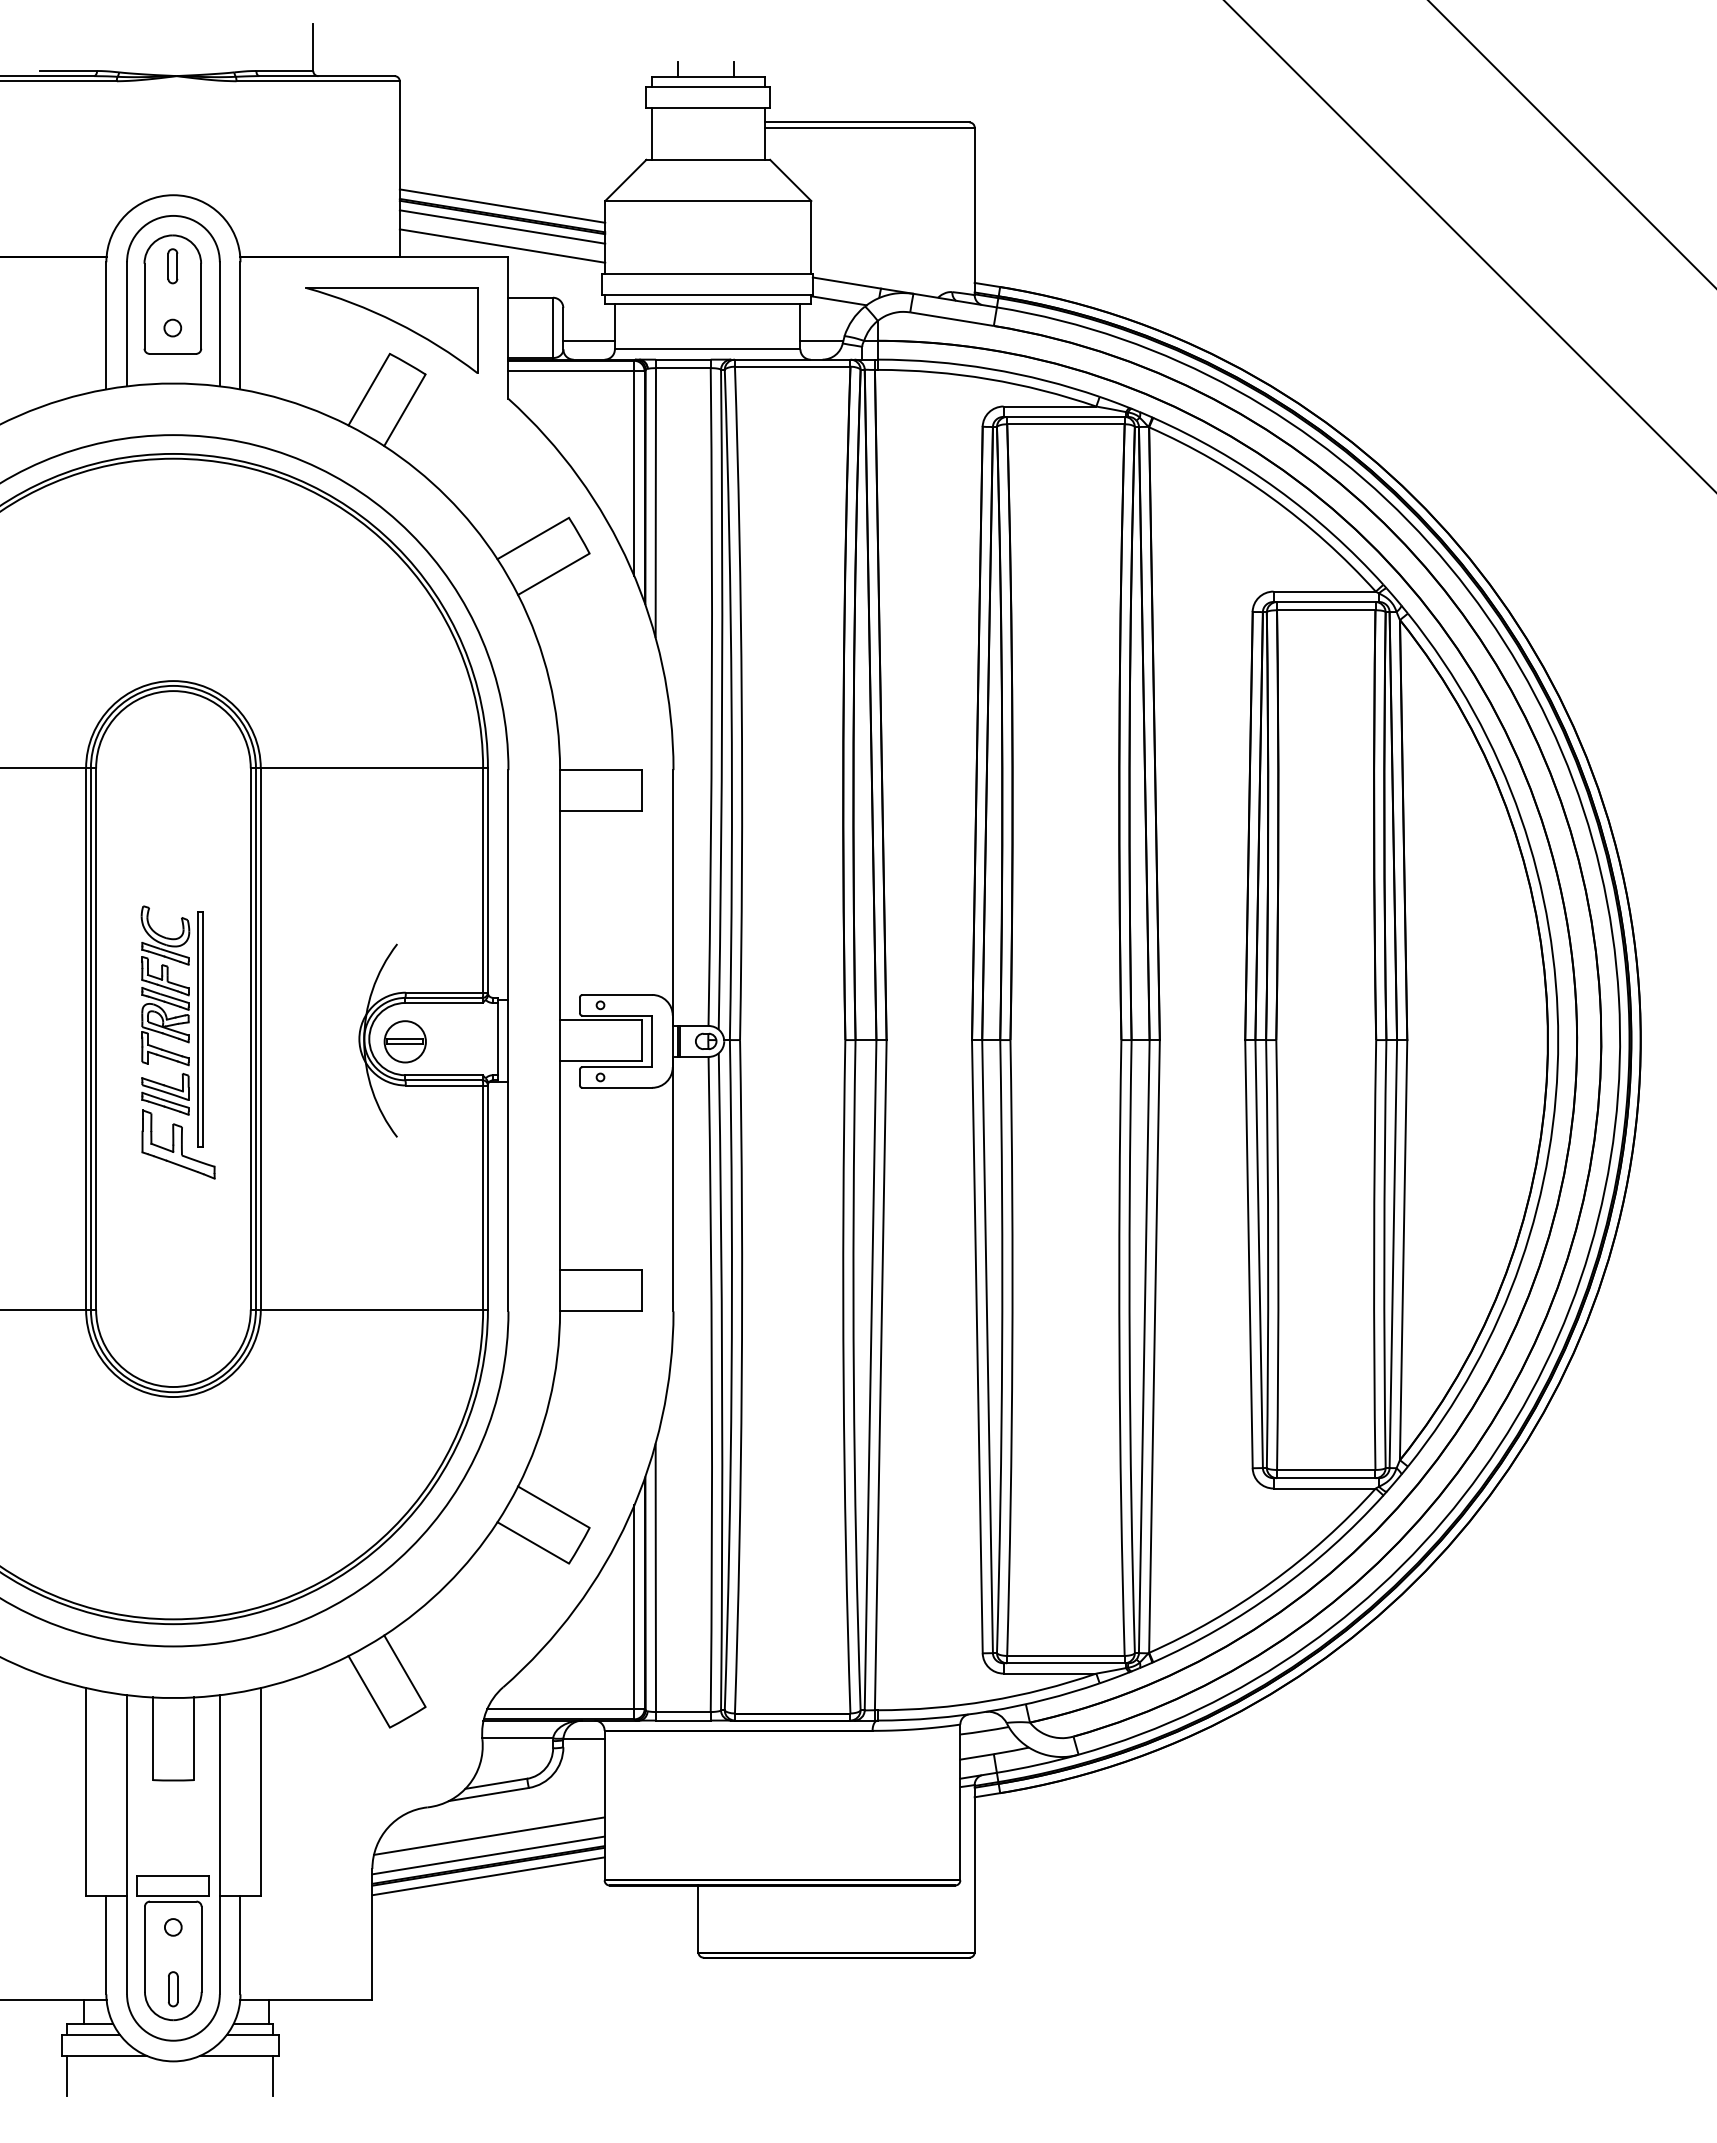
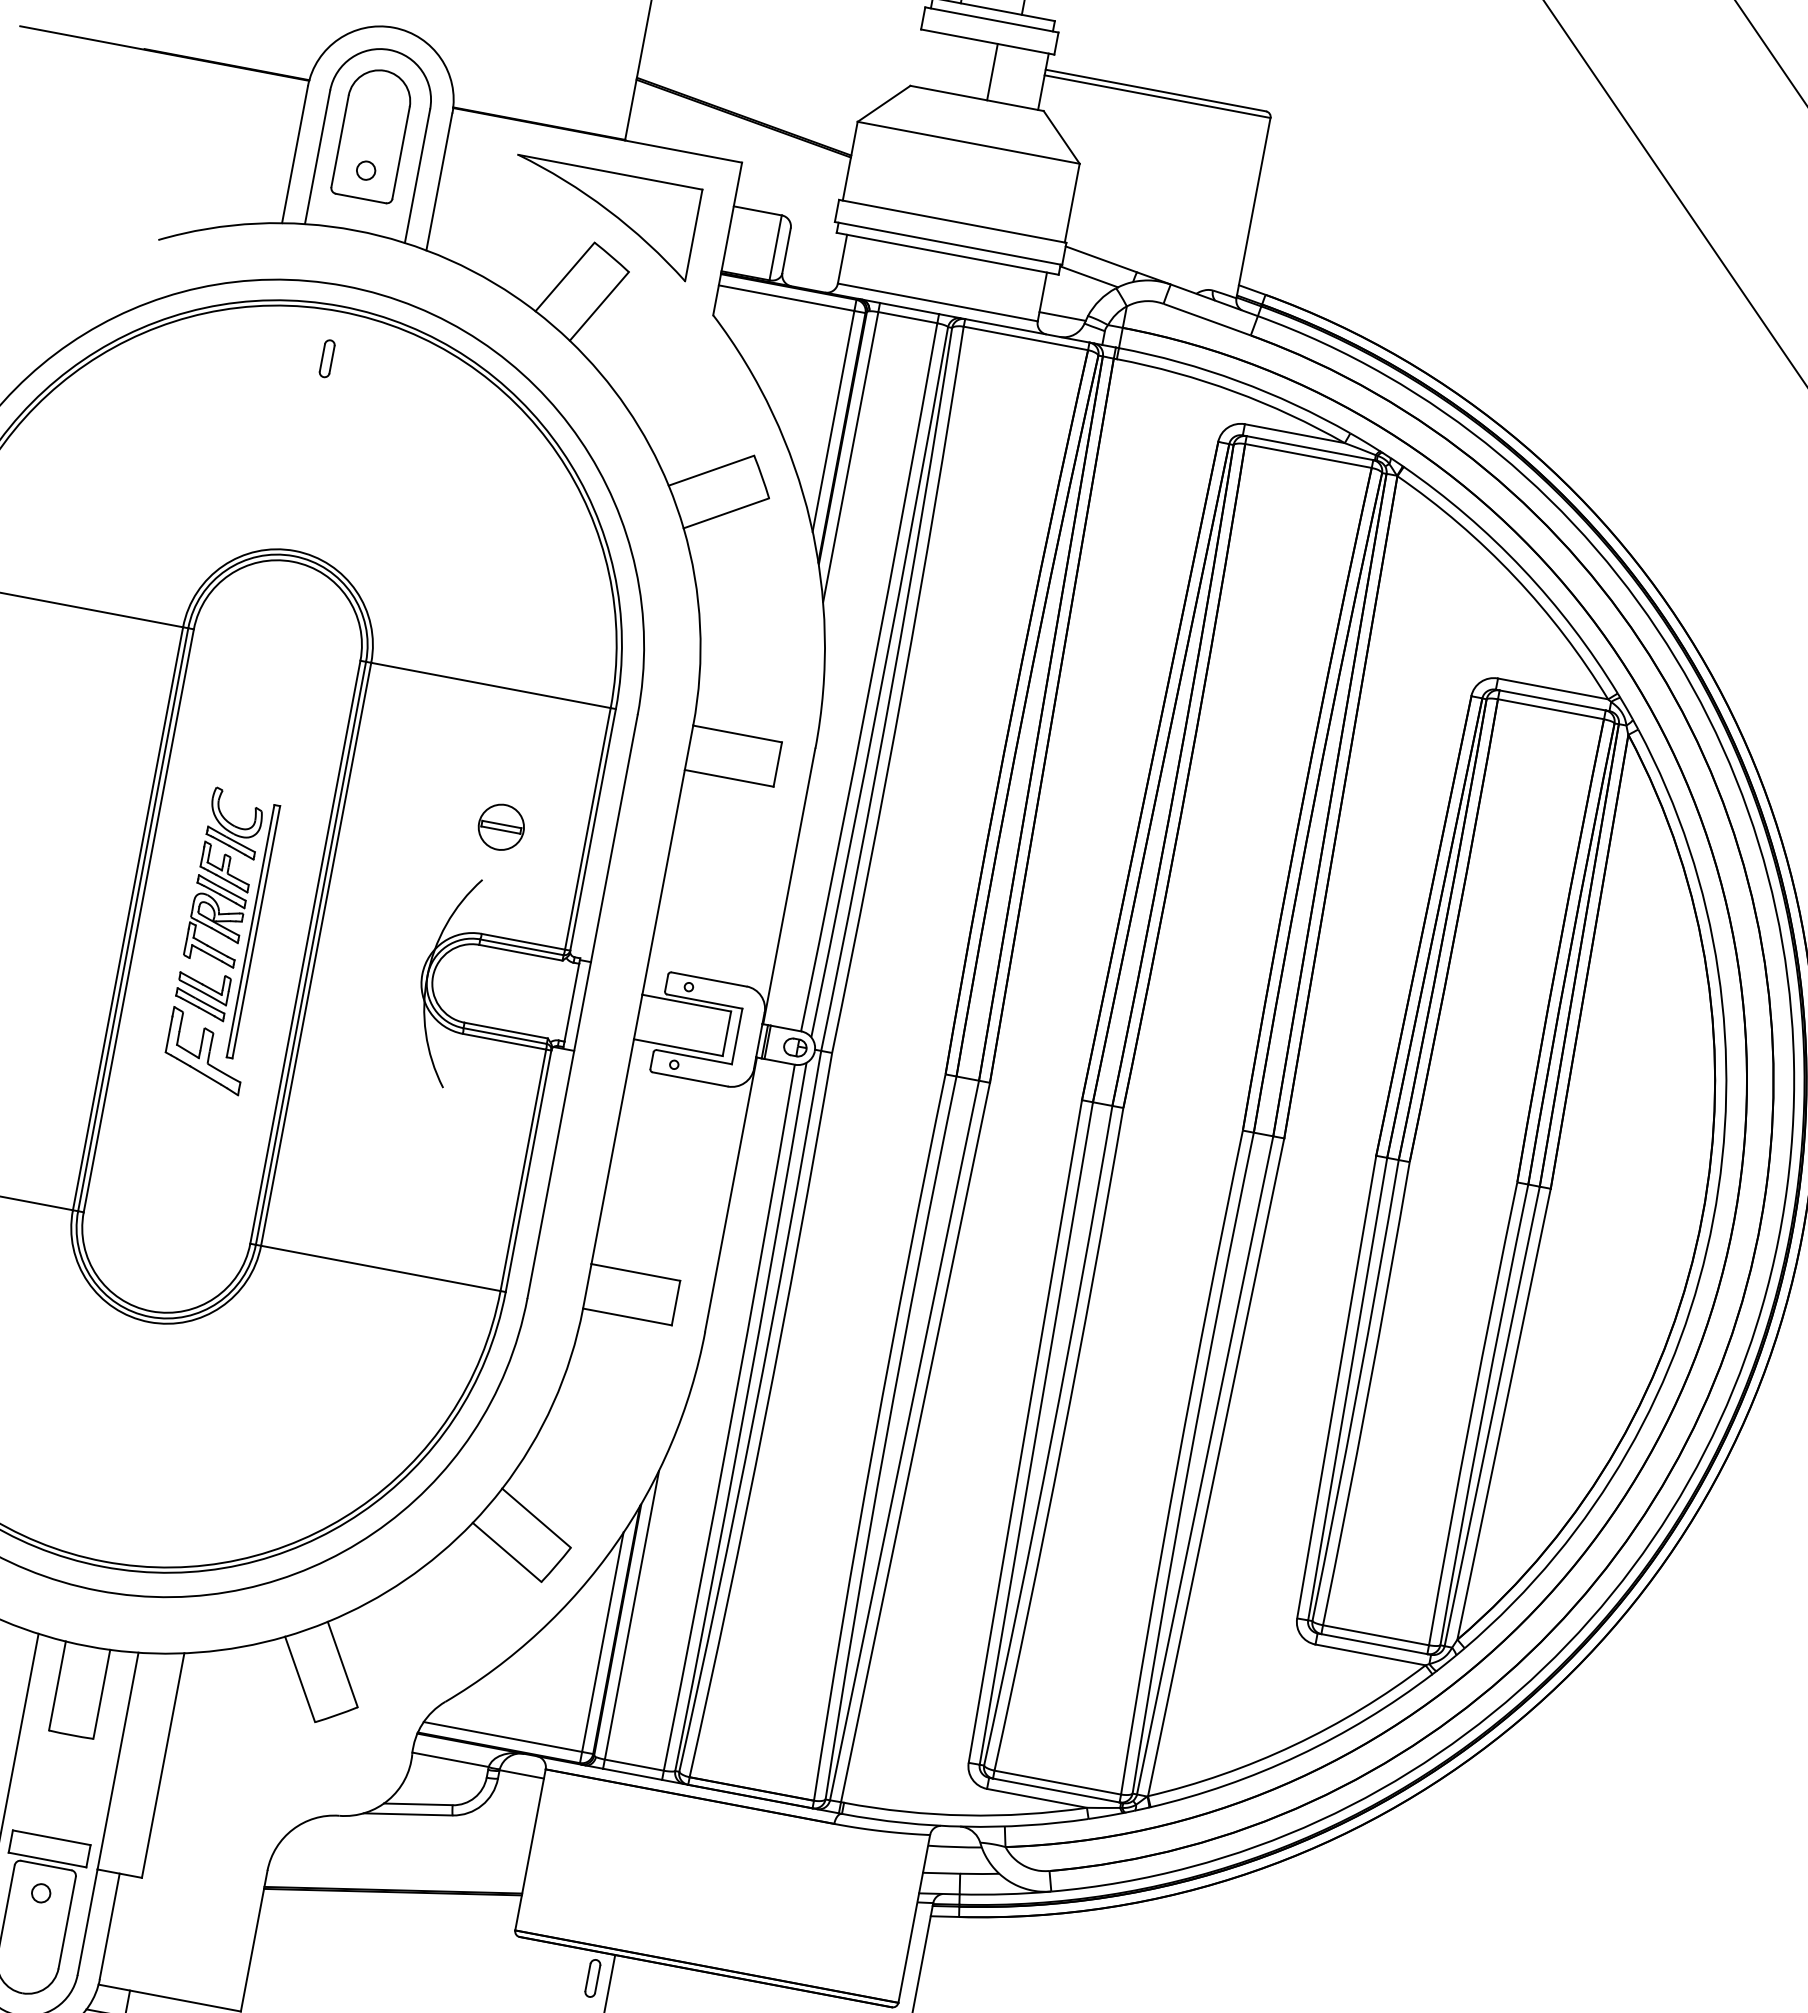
line: (651, 133) -> (992, 71), moved
line: (502, 205) -> (746, 105), removed
line: (502, 226) -> (741, 128), removed
line: (502, 245) -> (738, 148), removed
part: (172, 266) -> (326, 358), moved
line: (588, 340) -> (811, 268), removed
part: (404, 1041) -> (500, 826), moved
line: (489, 1835) -> (400, 1858), removed
line: (488, 1855) -> (395, 1880), removed
line: (488, 1876) -> (391, 1902), removed
part: (173, 1989) -> (593, 1978), moved

